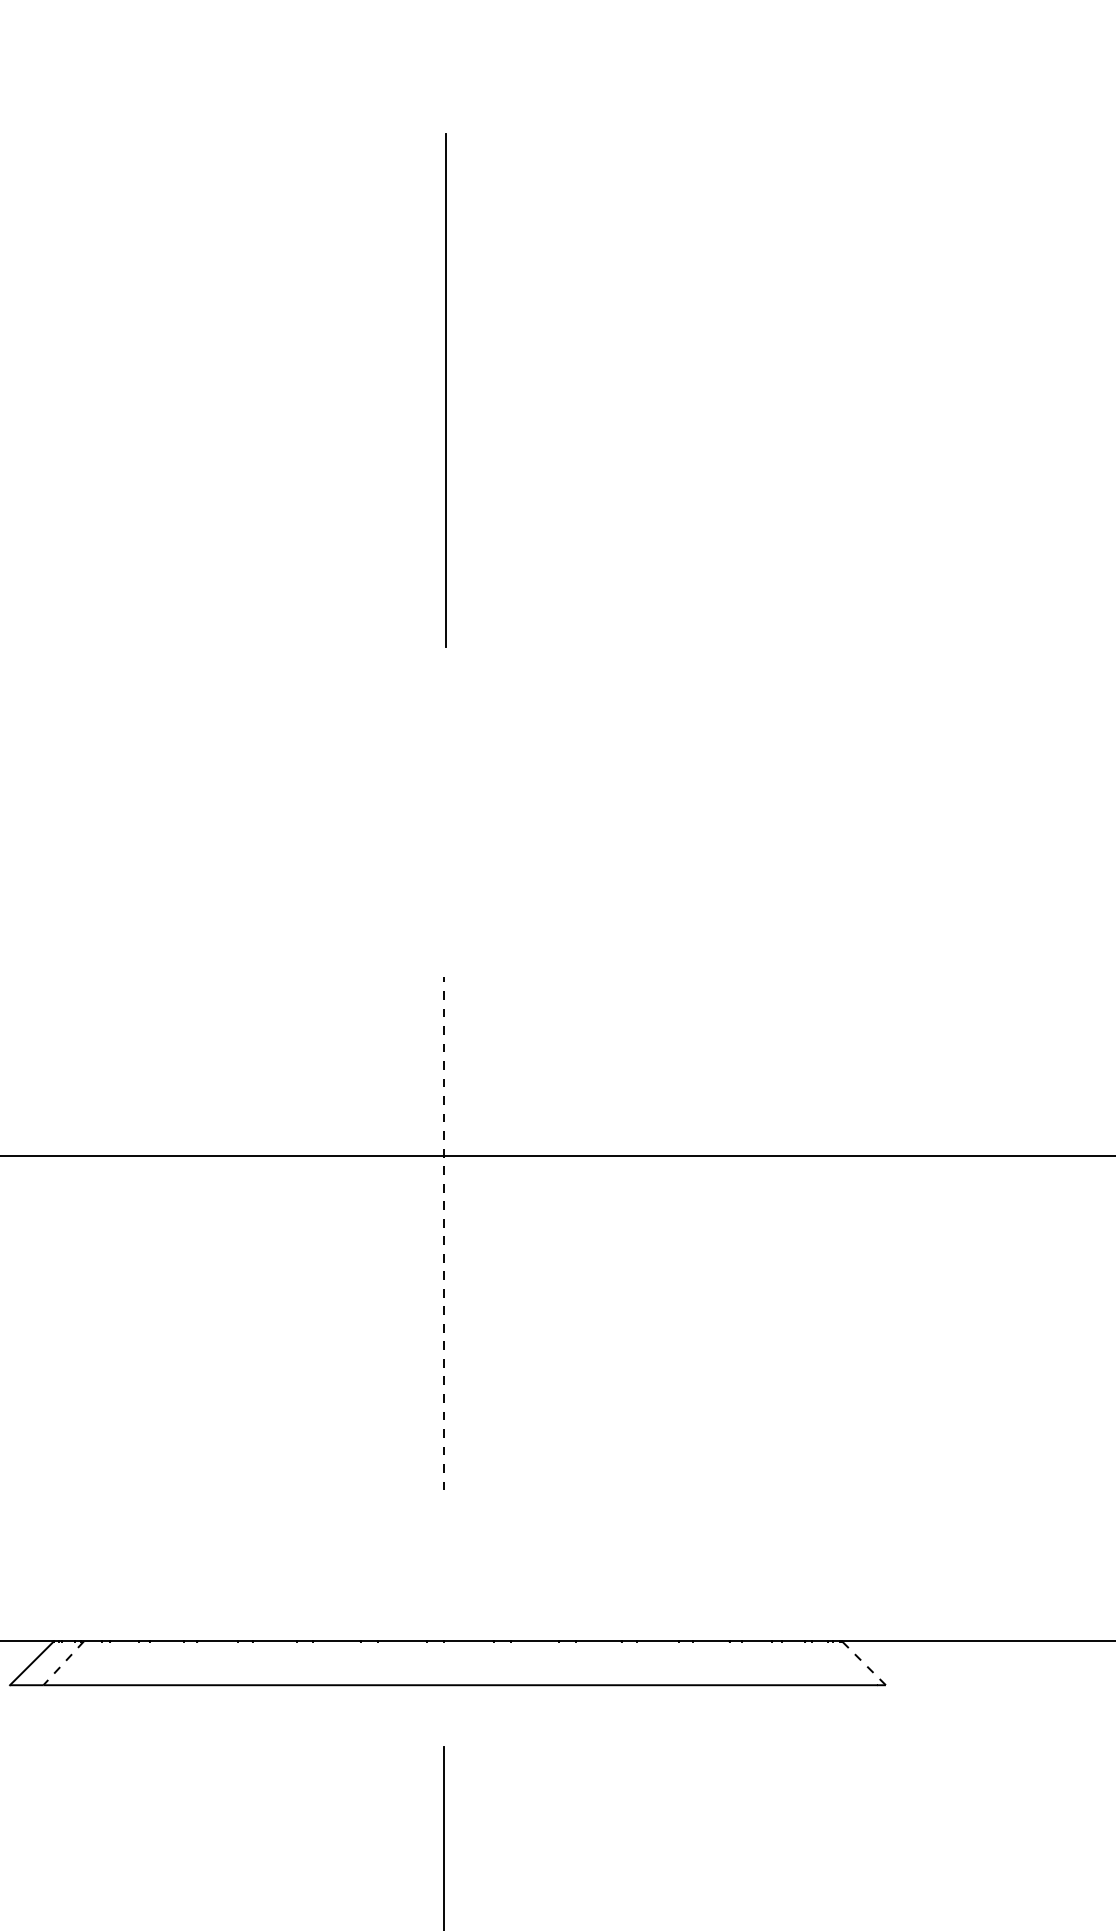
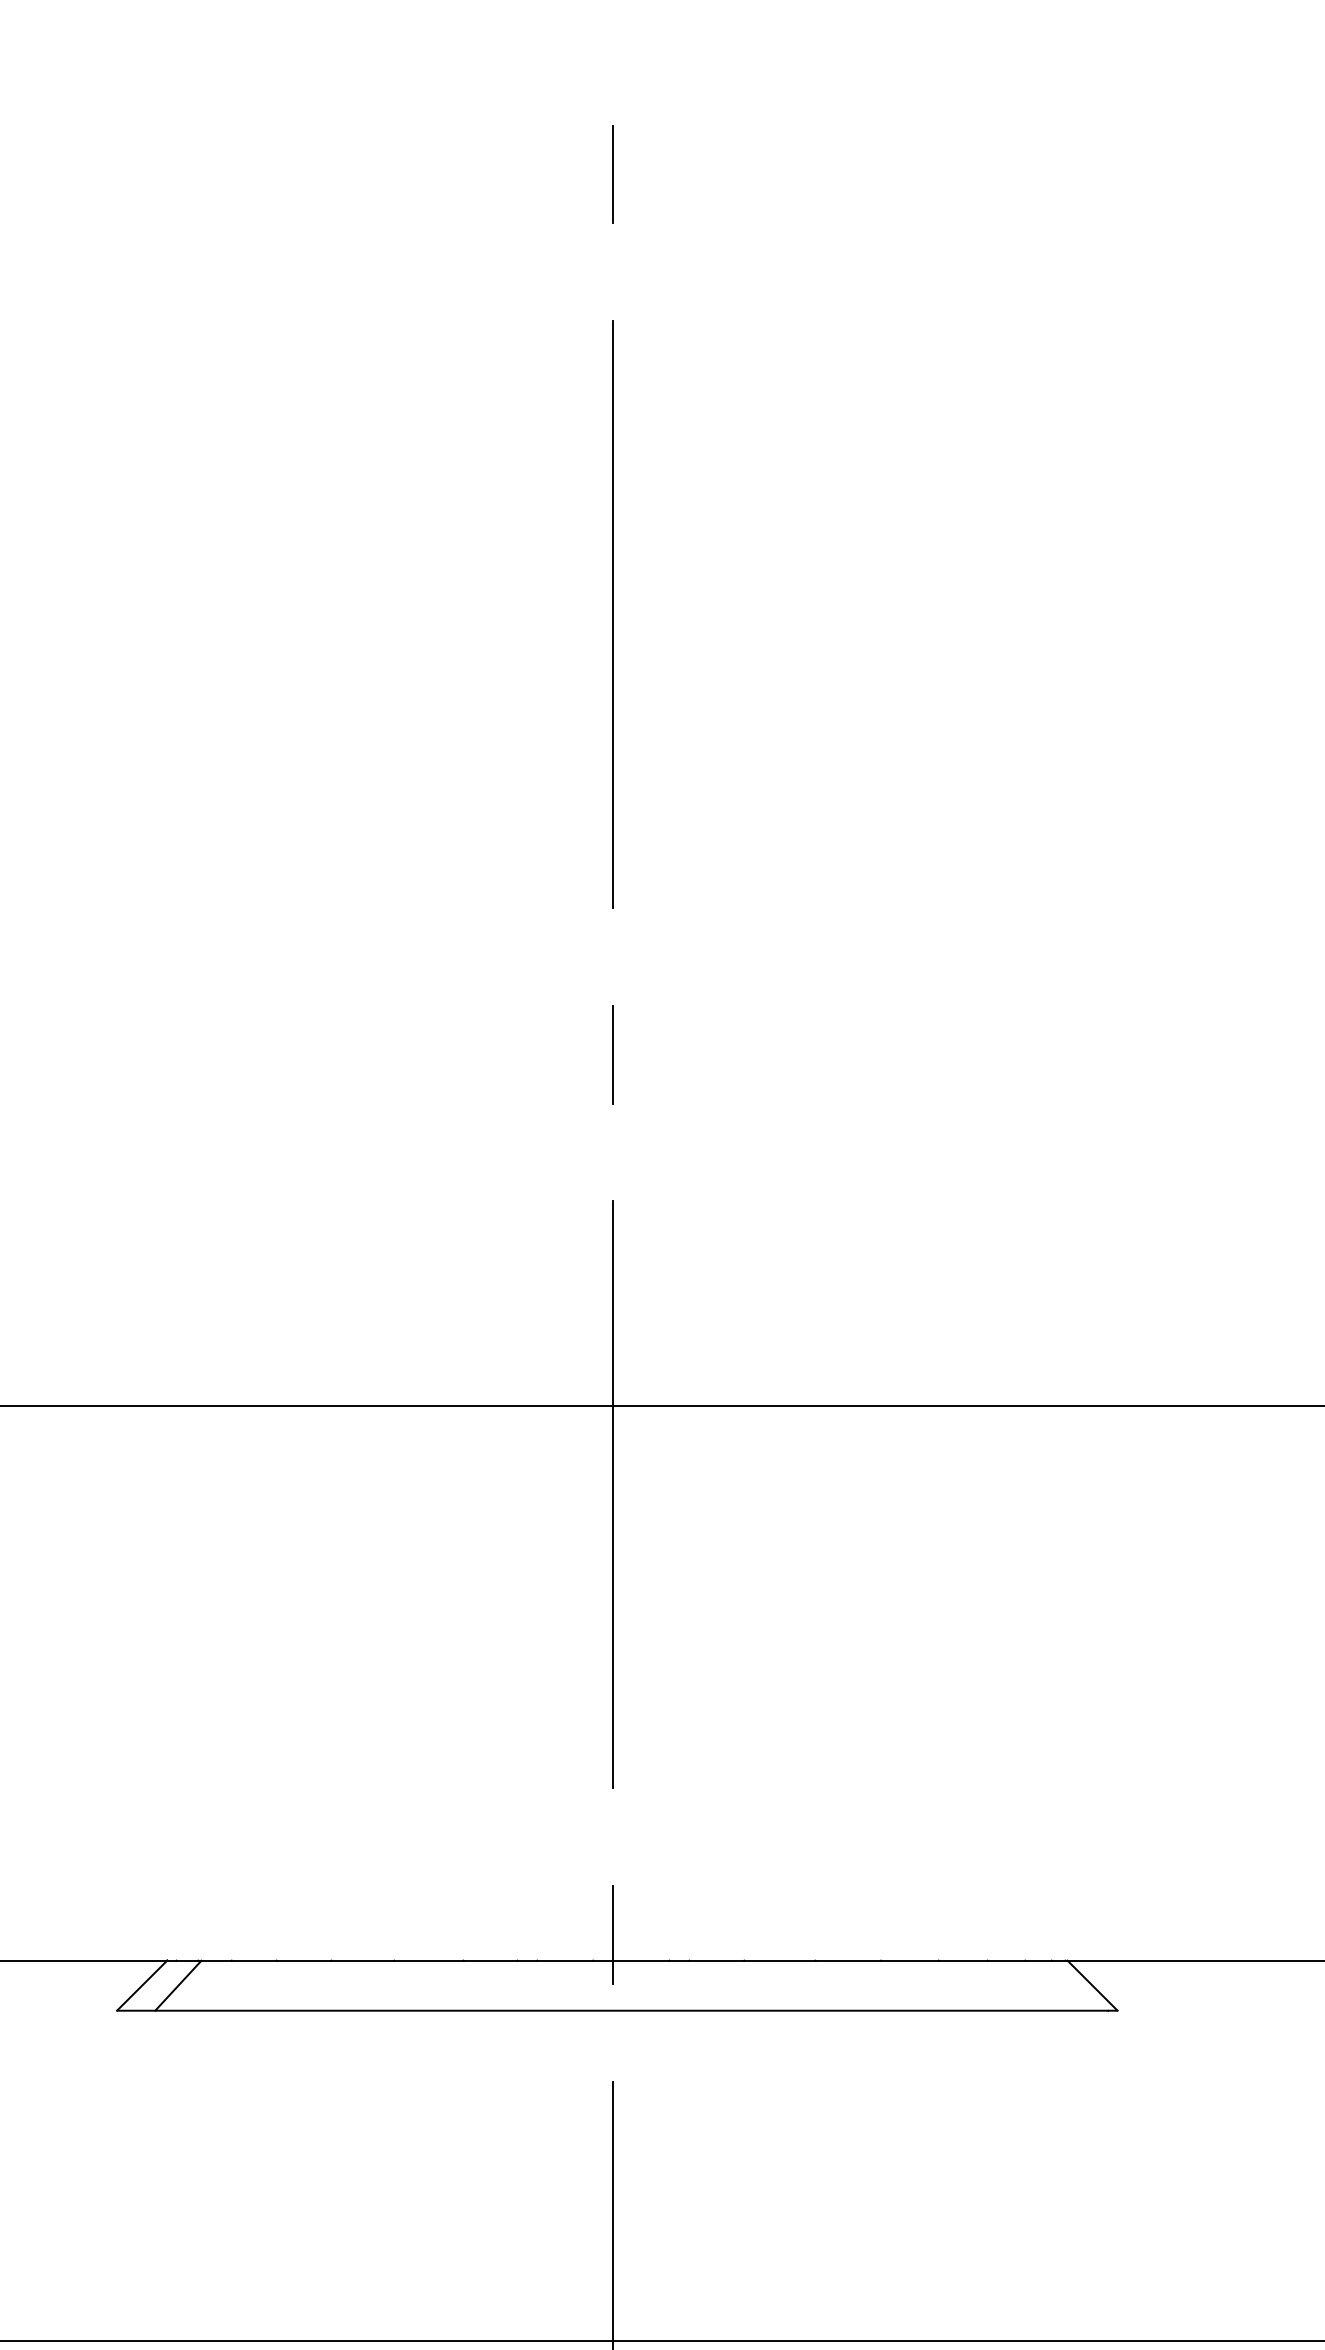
line: (443, 77) -> (612, 174), added
line: (445, 390) -> (612, 614), moved
line: (444, 848) -> (613, 1054), added
line: (444, 1233) -> (613, 1494), dashed -> solid
line: (444, 1618) -> (613, 1934), added
line: (863, 1663) -> (1092, 1985), dashed -> solid
line: (63, 1664) -> (178, 1986), dashed -> solid

